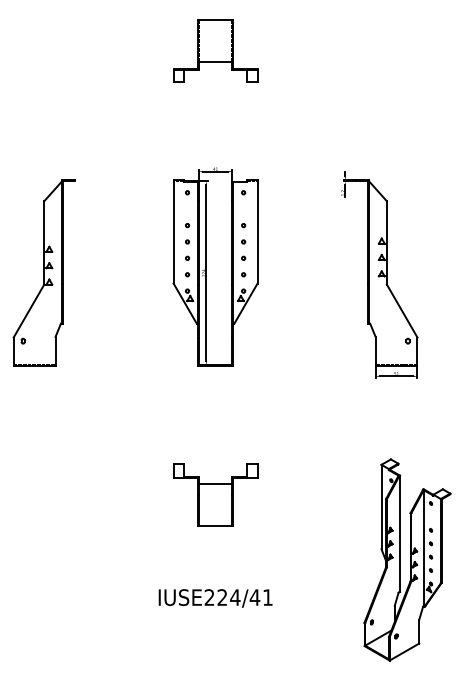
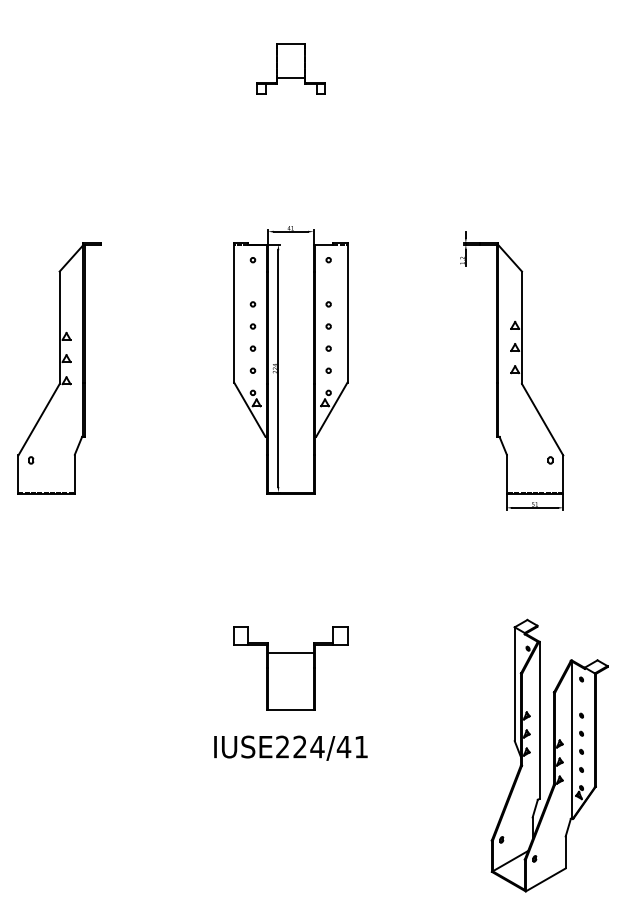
part: (215, 50) -> (290, 68), size x0.6
text: (215, 598) -> (290, 748), moved

